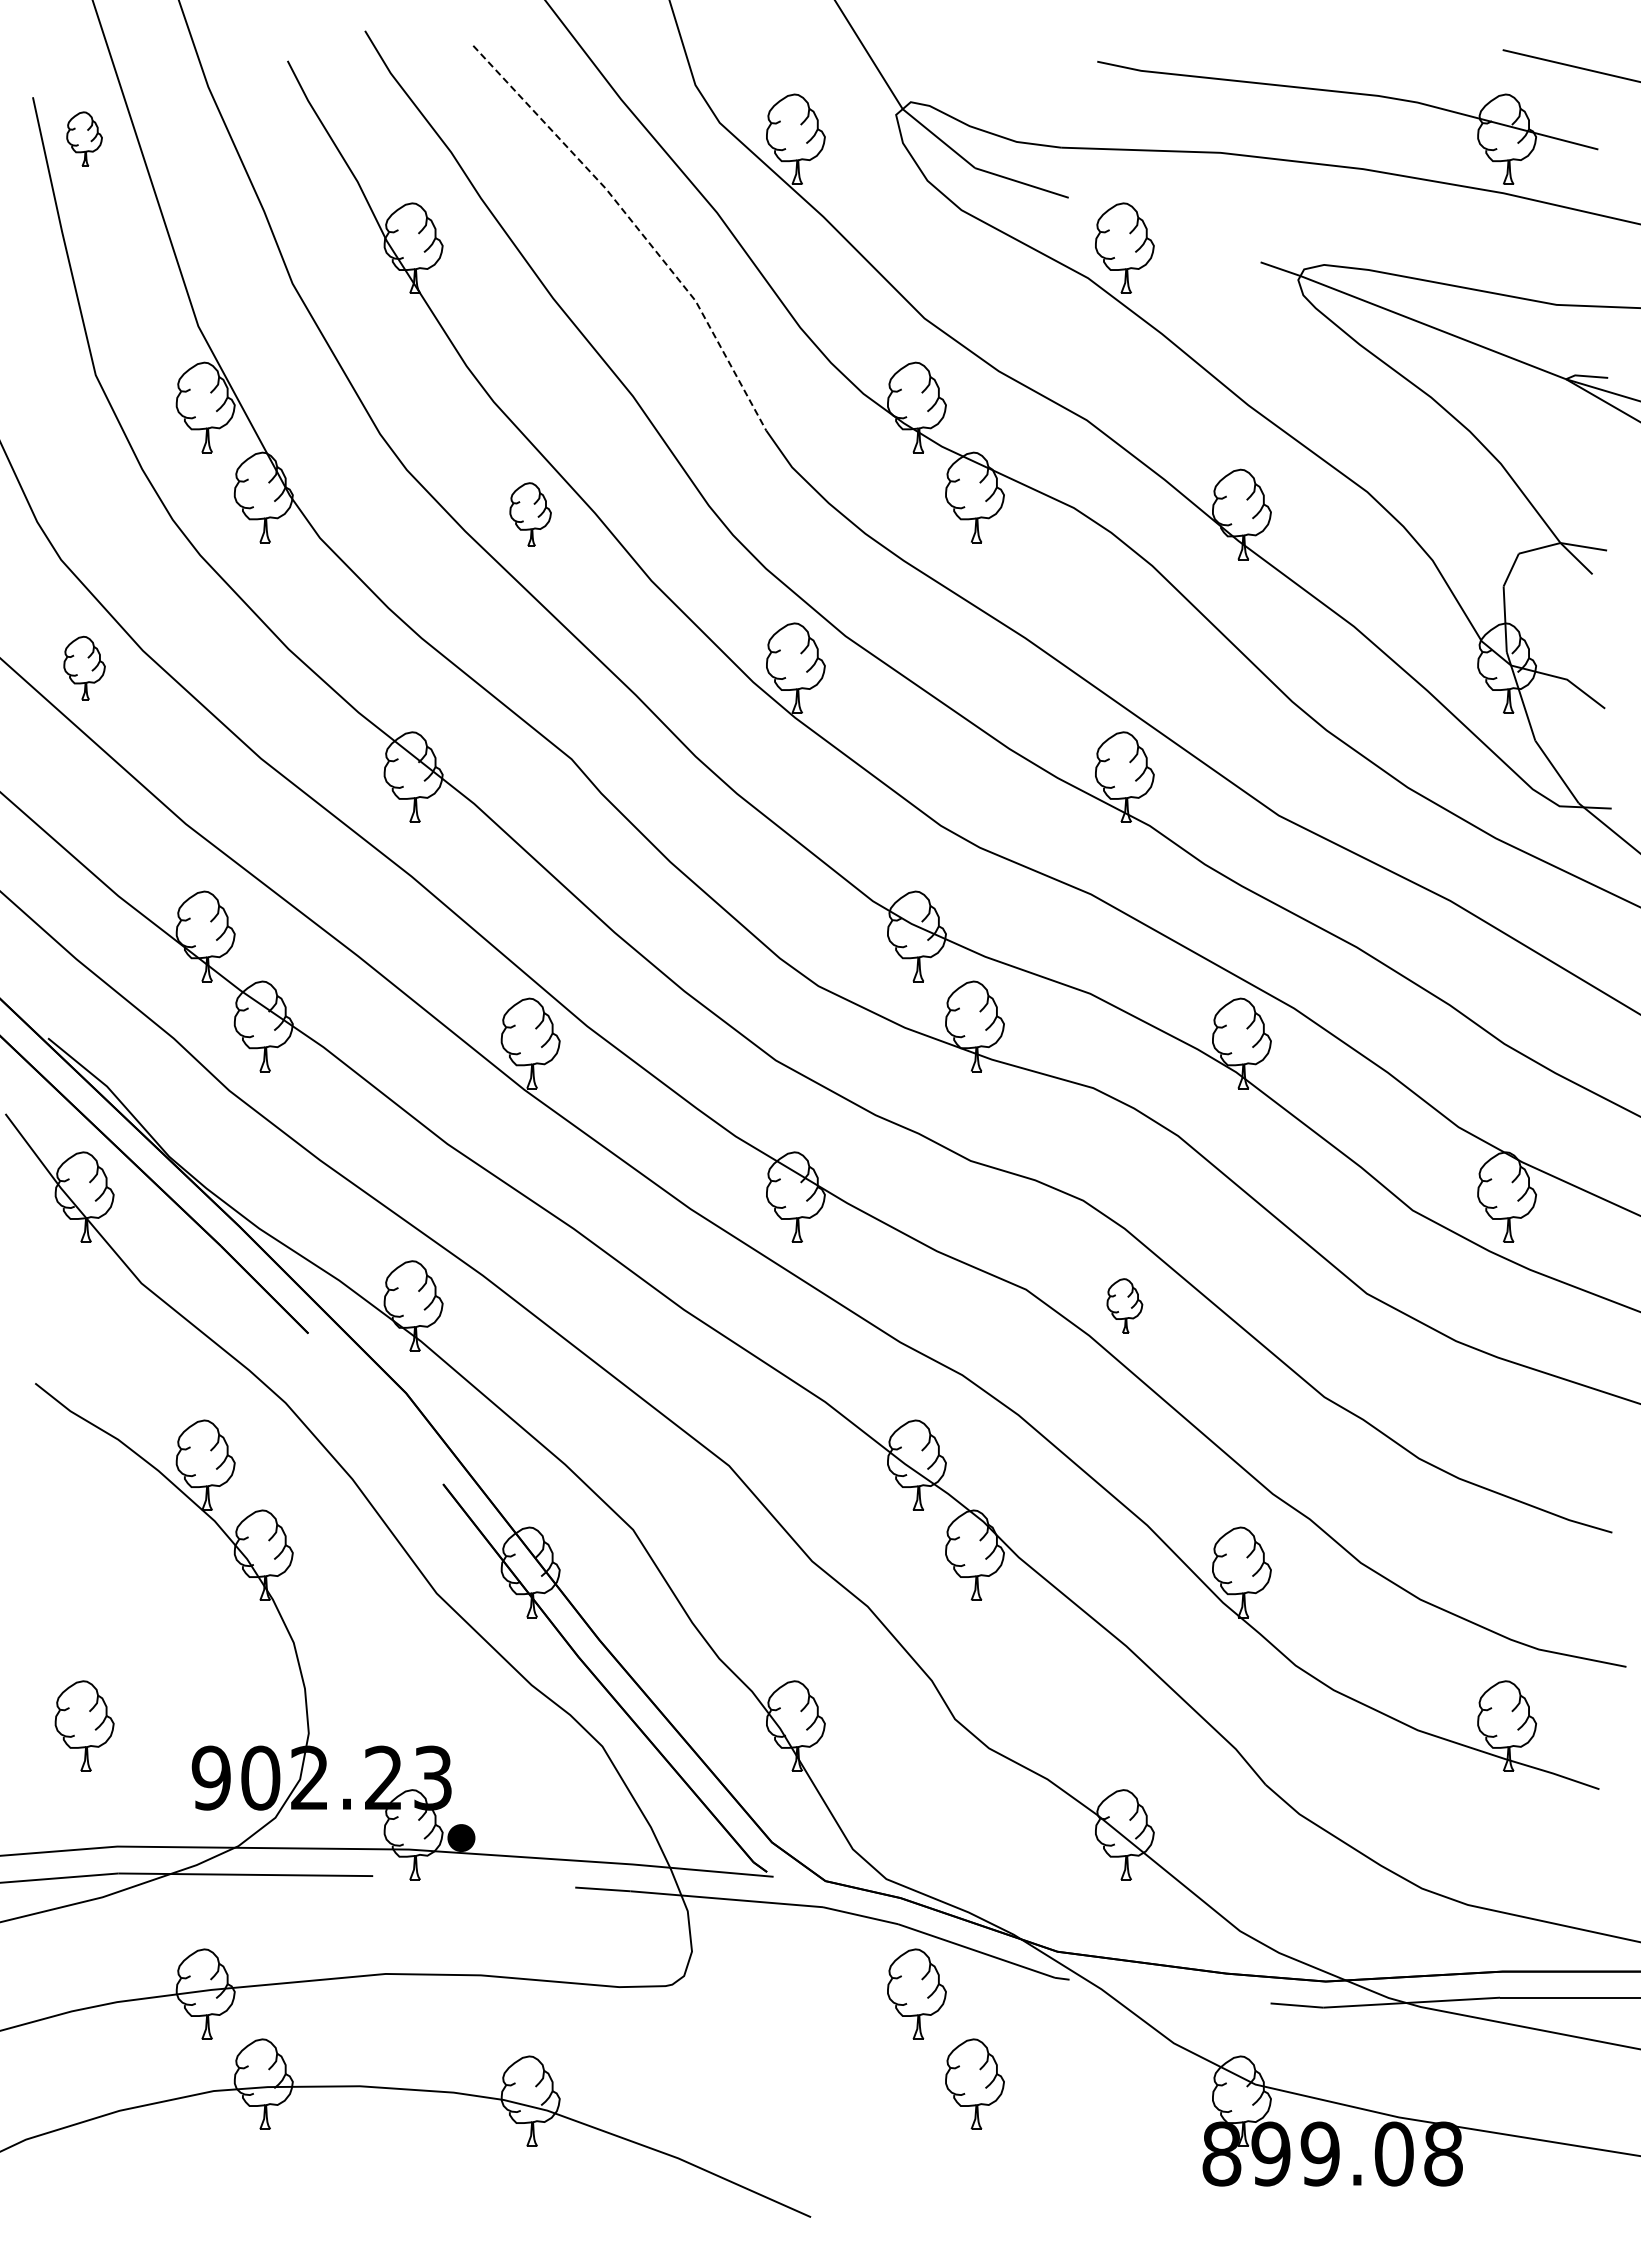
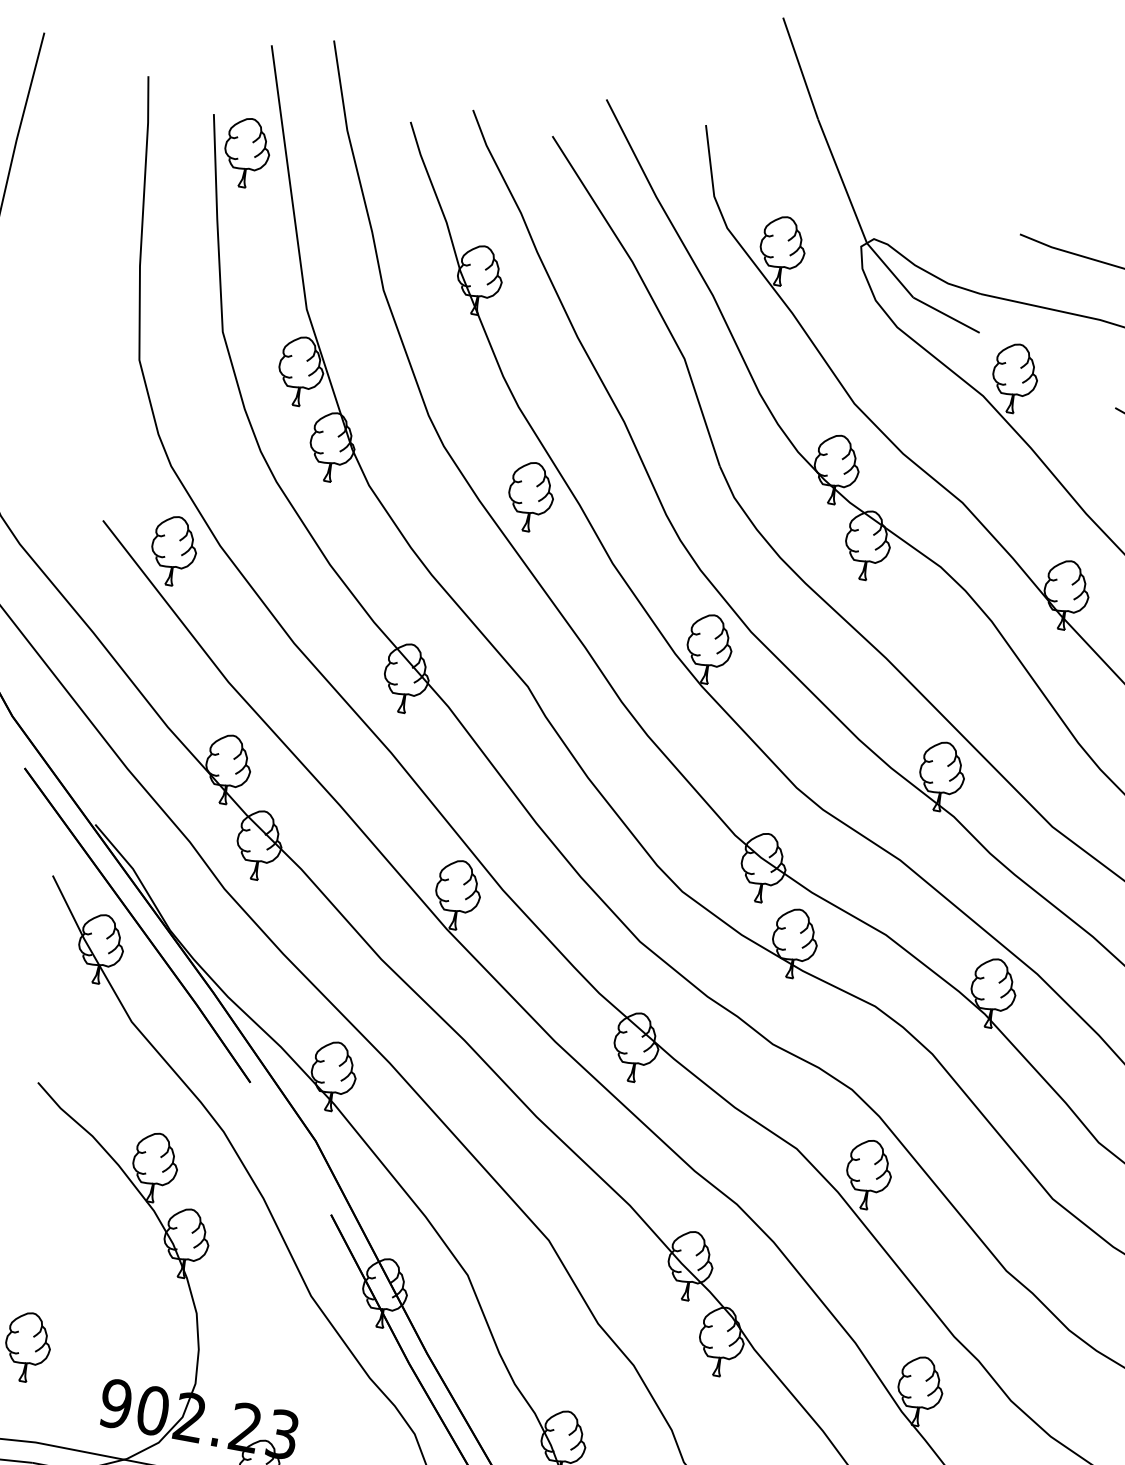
part: (84, 138) -> (247, 152), size x1.67
line: (636, 226) -> (650, 294), dashed -> solid
part: (530, 514) -> (530, 496), size x1.43
part: (84, 667) -> (173, 550), size x1.43
part: (1124, 1305) -> (868, 1174), size x1.67

